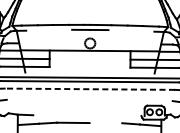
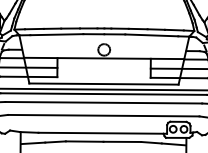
line: (48, 30) -> (56, 34), added
line: (131, 30) -> (151, 35), added
line: (89, 72) -> (103, 83), added
line: (89, 89) -> (103, 102), dashed -> solid
line: (89, 100) -> (103, 115), added
line: (88, 115) -> (102, 132), added
line: (106, 122) -> (122, 141), added

